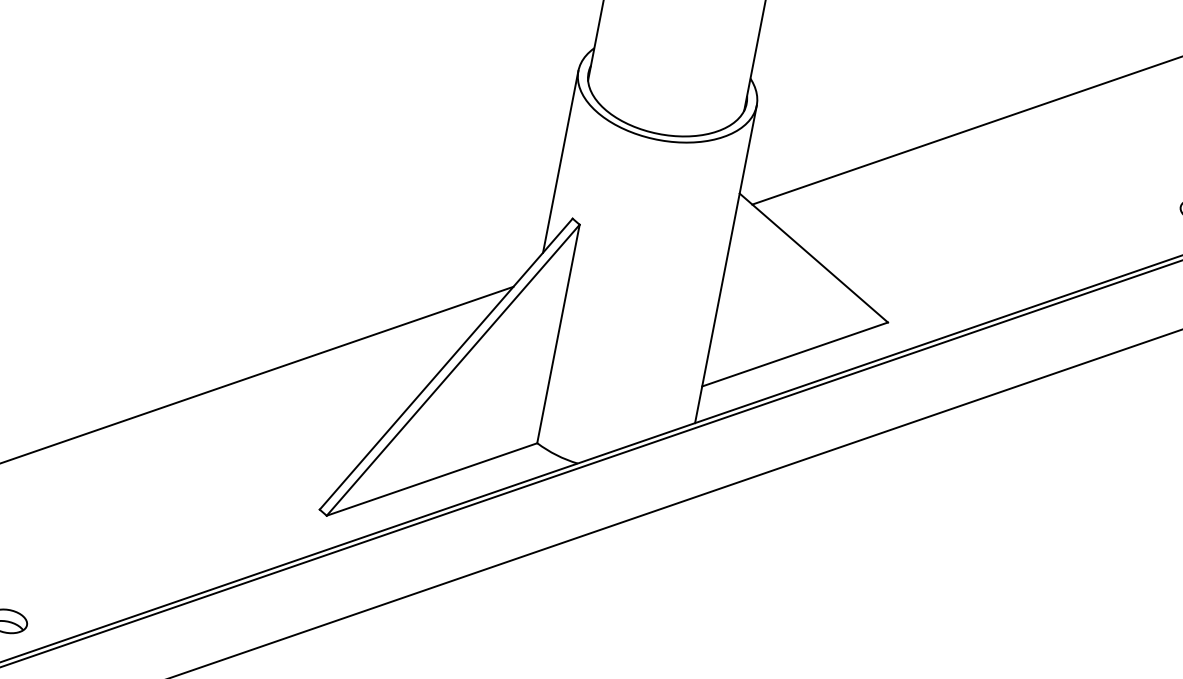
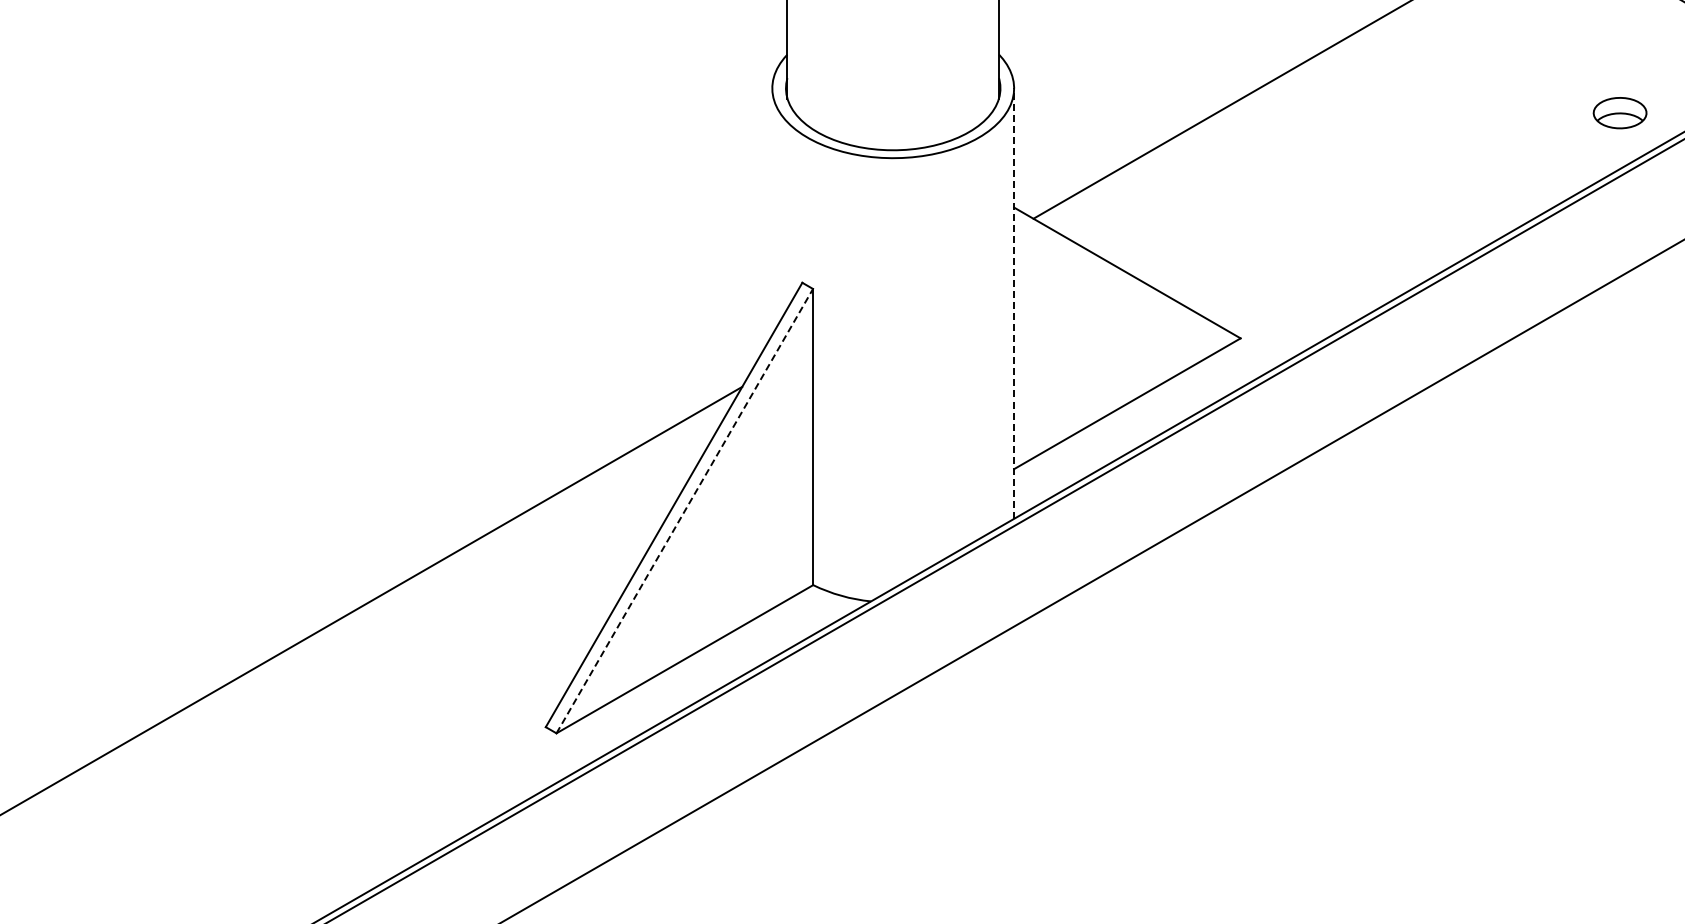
line: (560, 161) -> (772, 211), removed
line: (726, 264) -> (1014, 303), solid -> dashed
line: (452, 370) -> (684, 511), solid -> dashed

